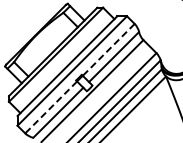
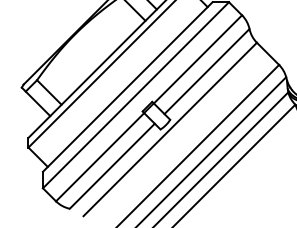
line: (108, 49) -> (197, 58), dashed -> solid
line: (51, 107) -> (100, 157), dashed -> solid

